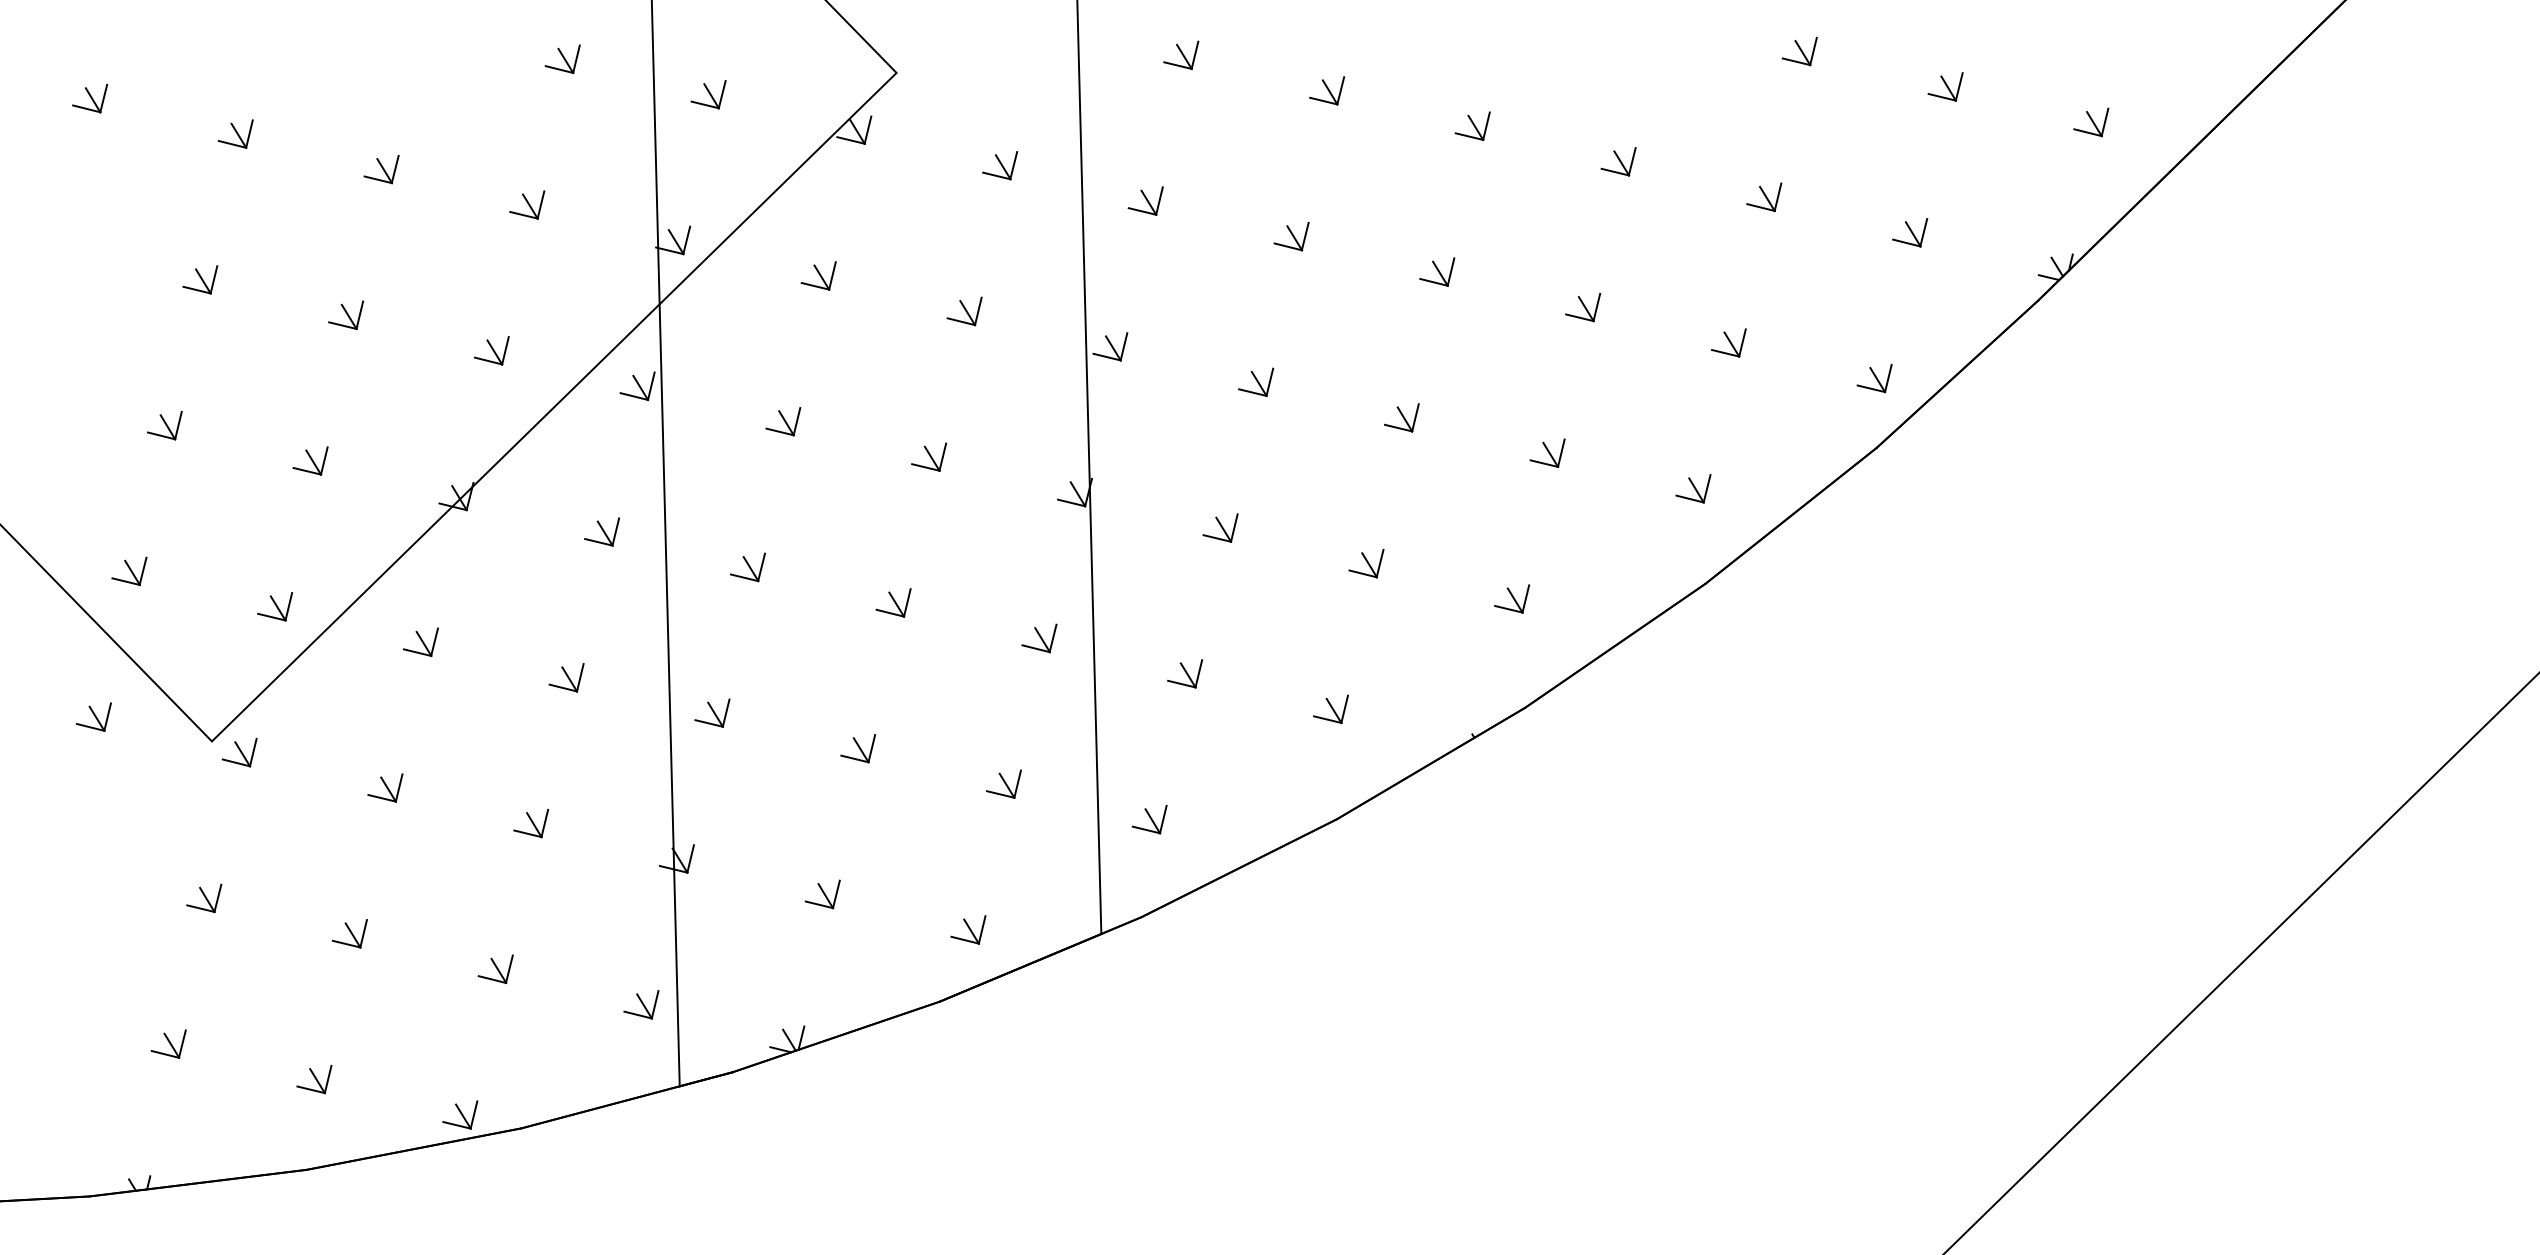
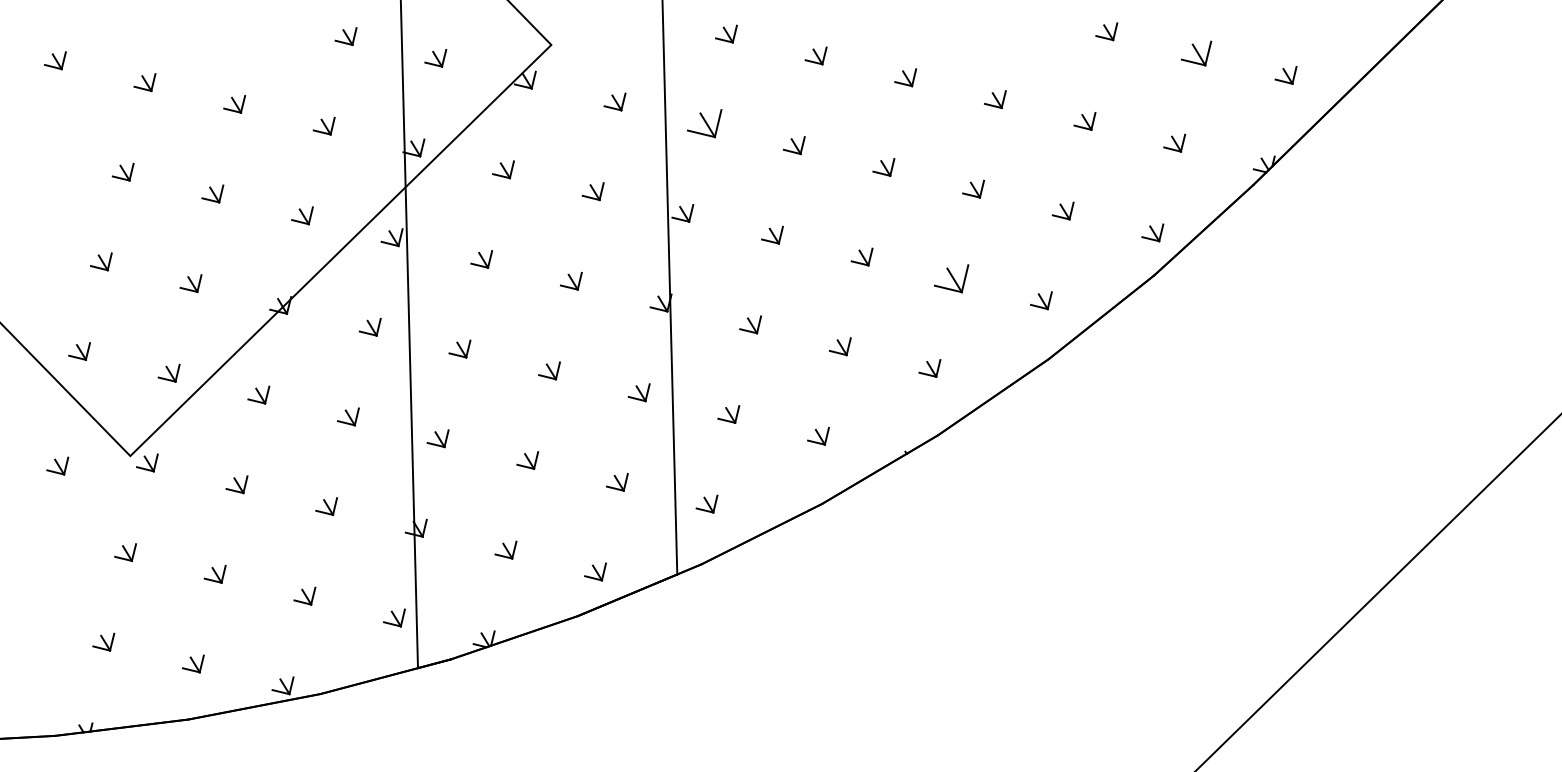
part: (1945, 86) -> (1196, 53), size x1.4
part: (1145, 200) -> (704, 123), size x1.6
part: (1547, 452) -> (951, 278), size x1.6
part: (93, 716) -> (57, 465), moved

